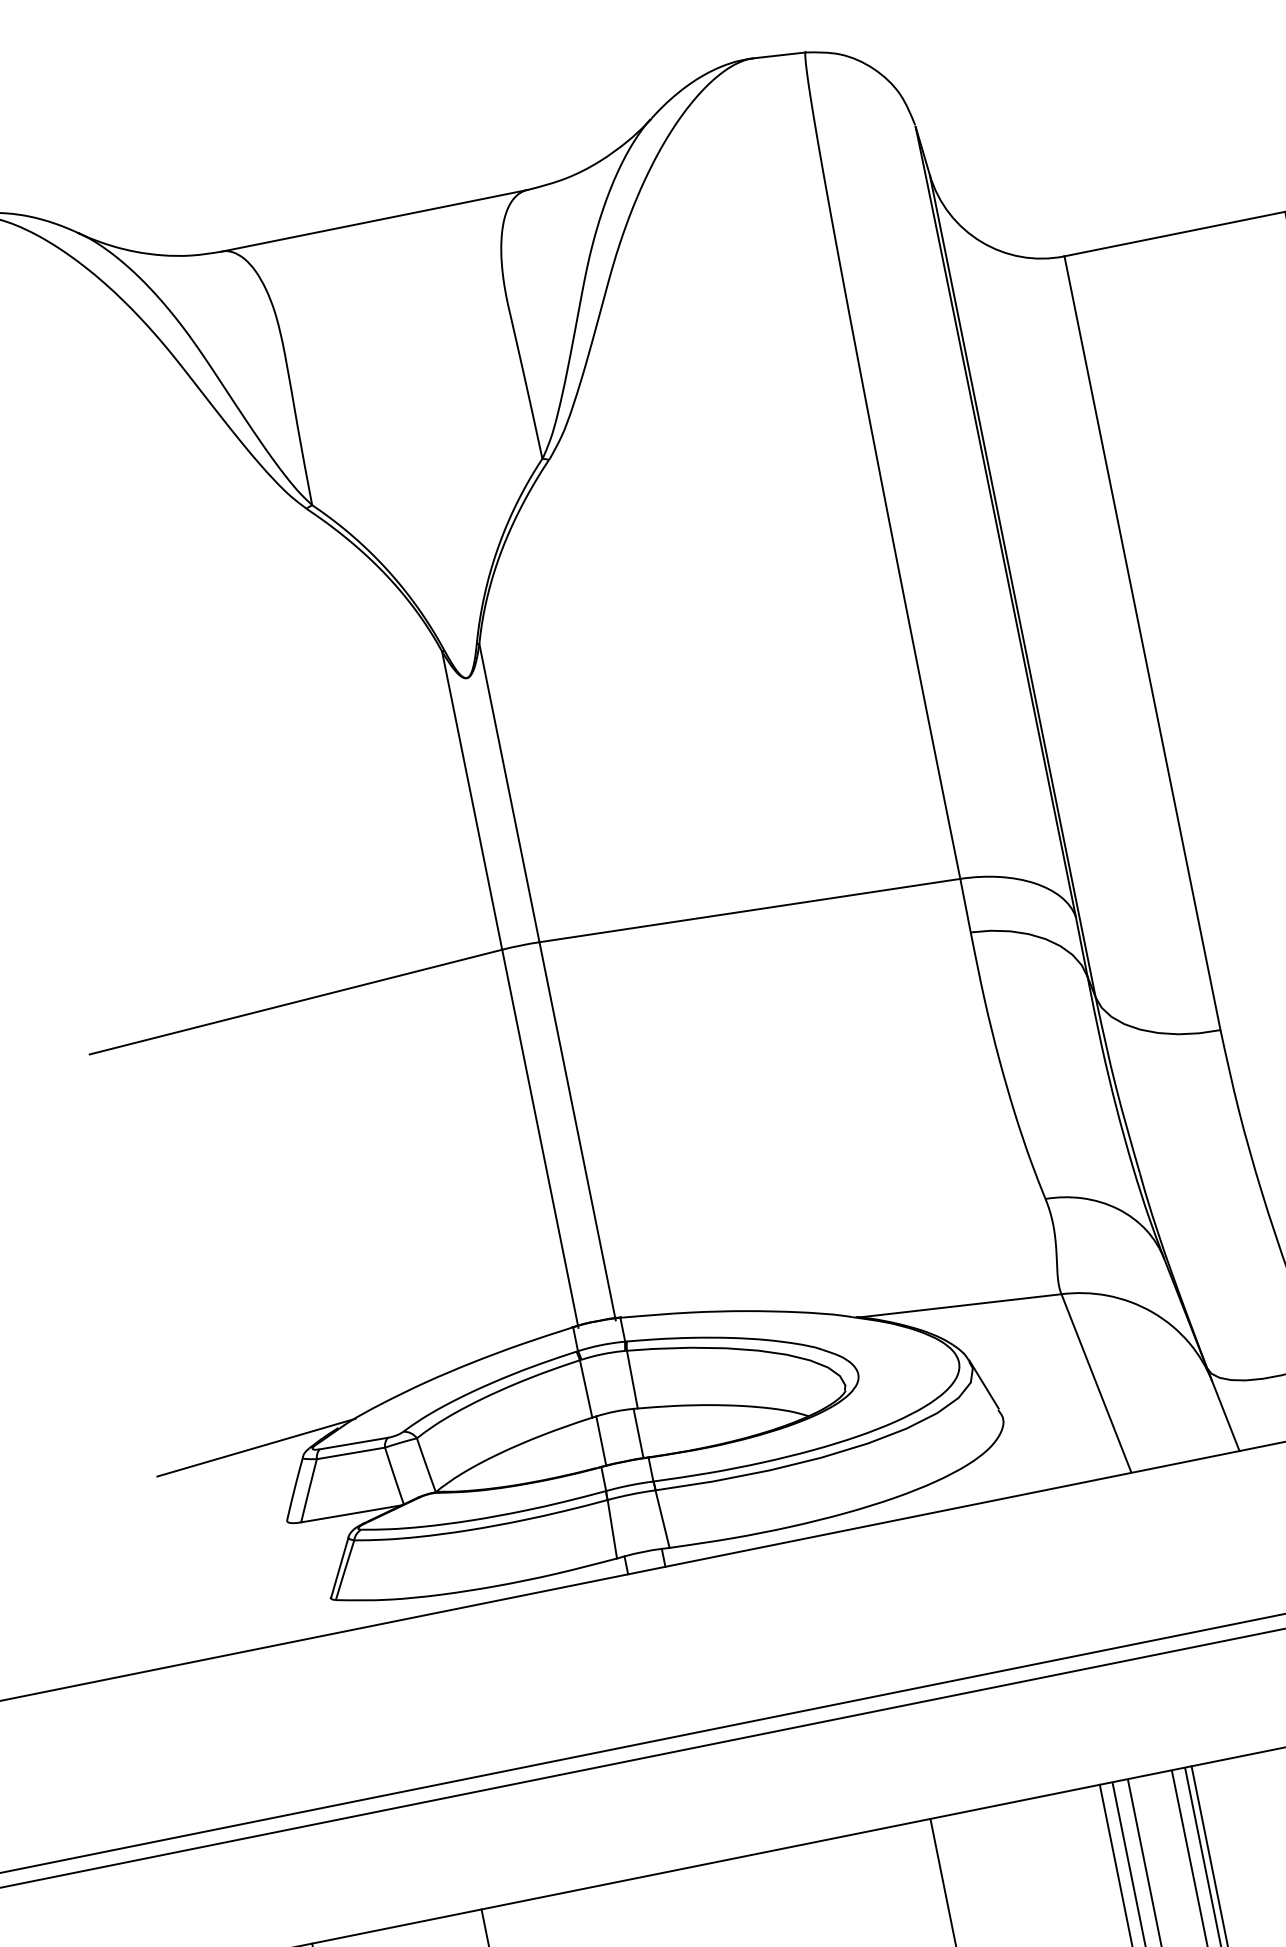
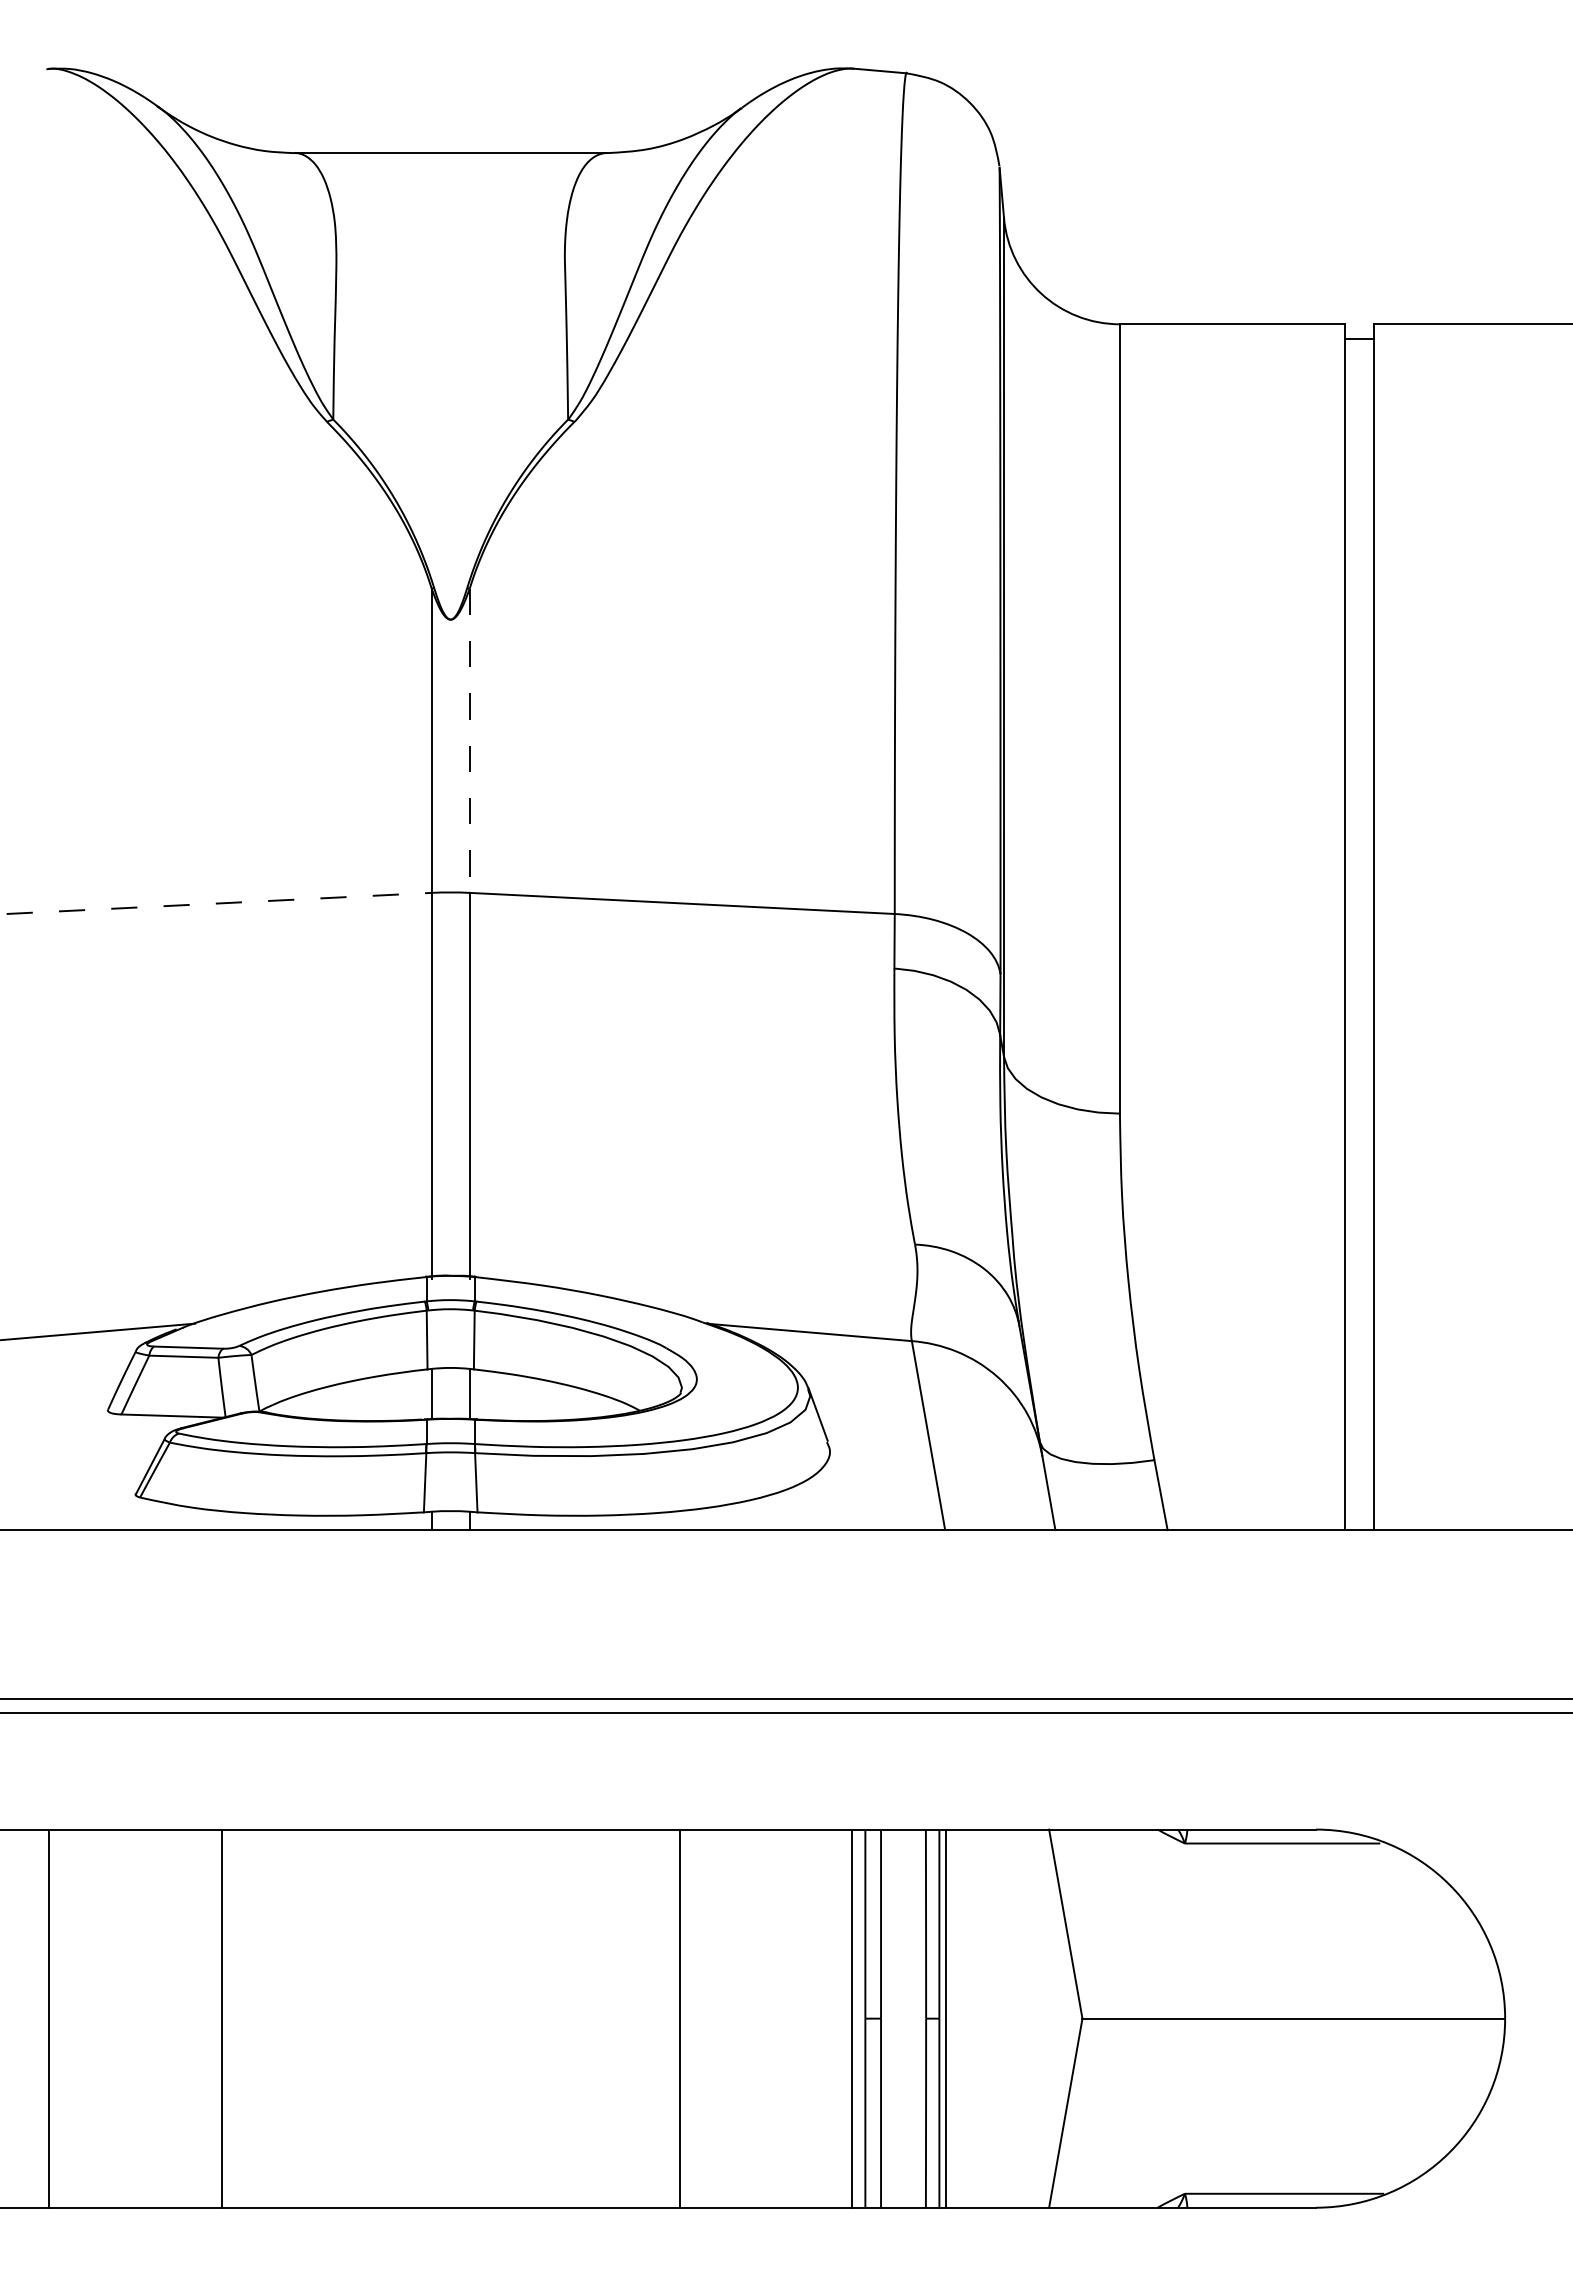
line: (509, 793) -> (469, 741), solid -> dashed
line: (296, 1002) -> (219, 903), solid -> dashed

